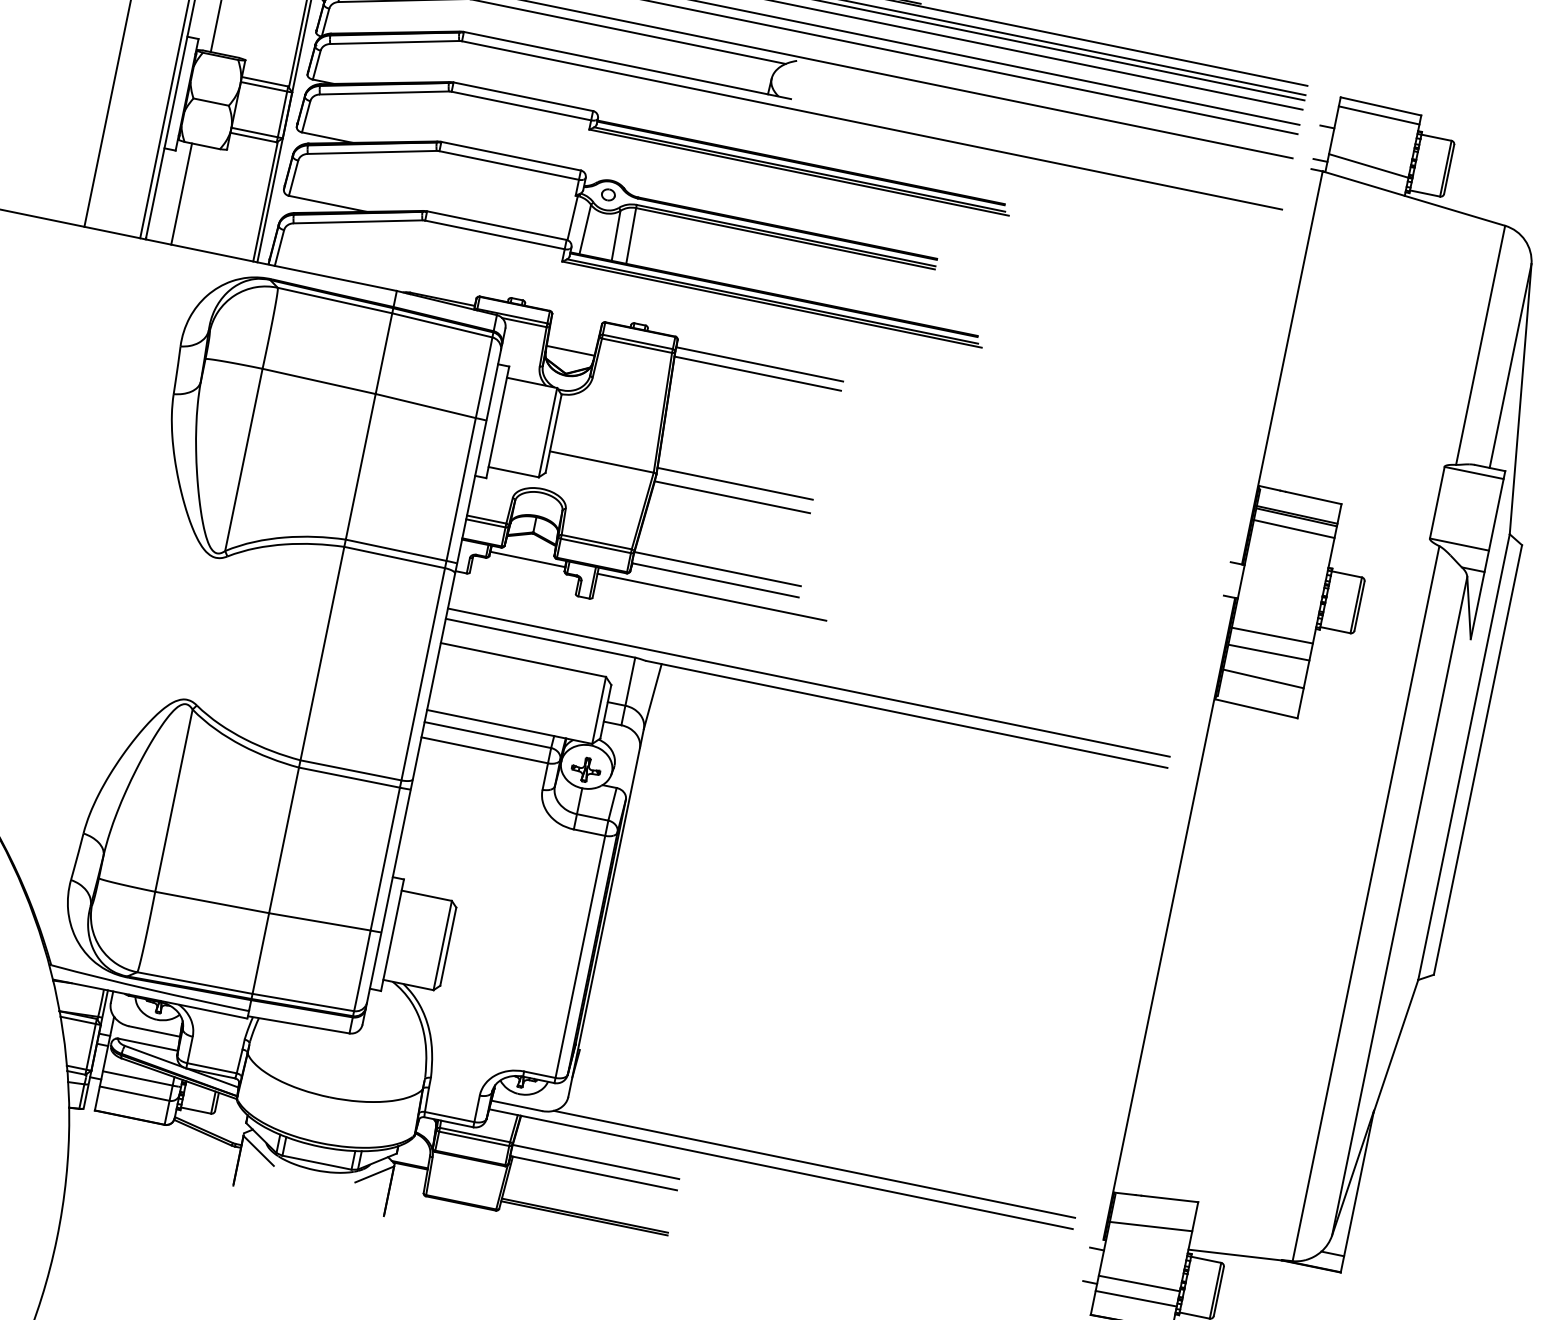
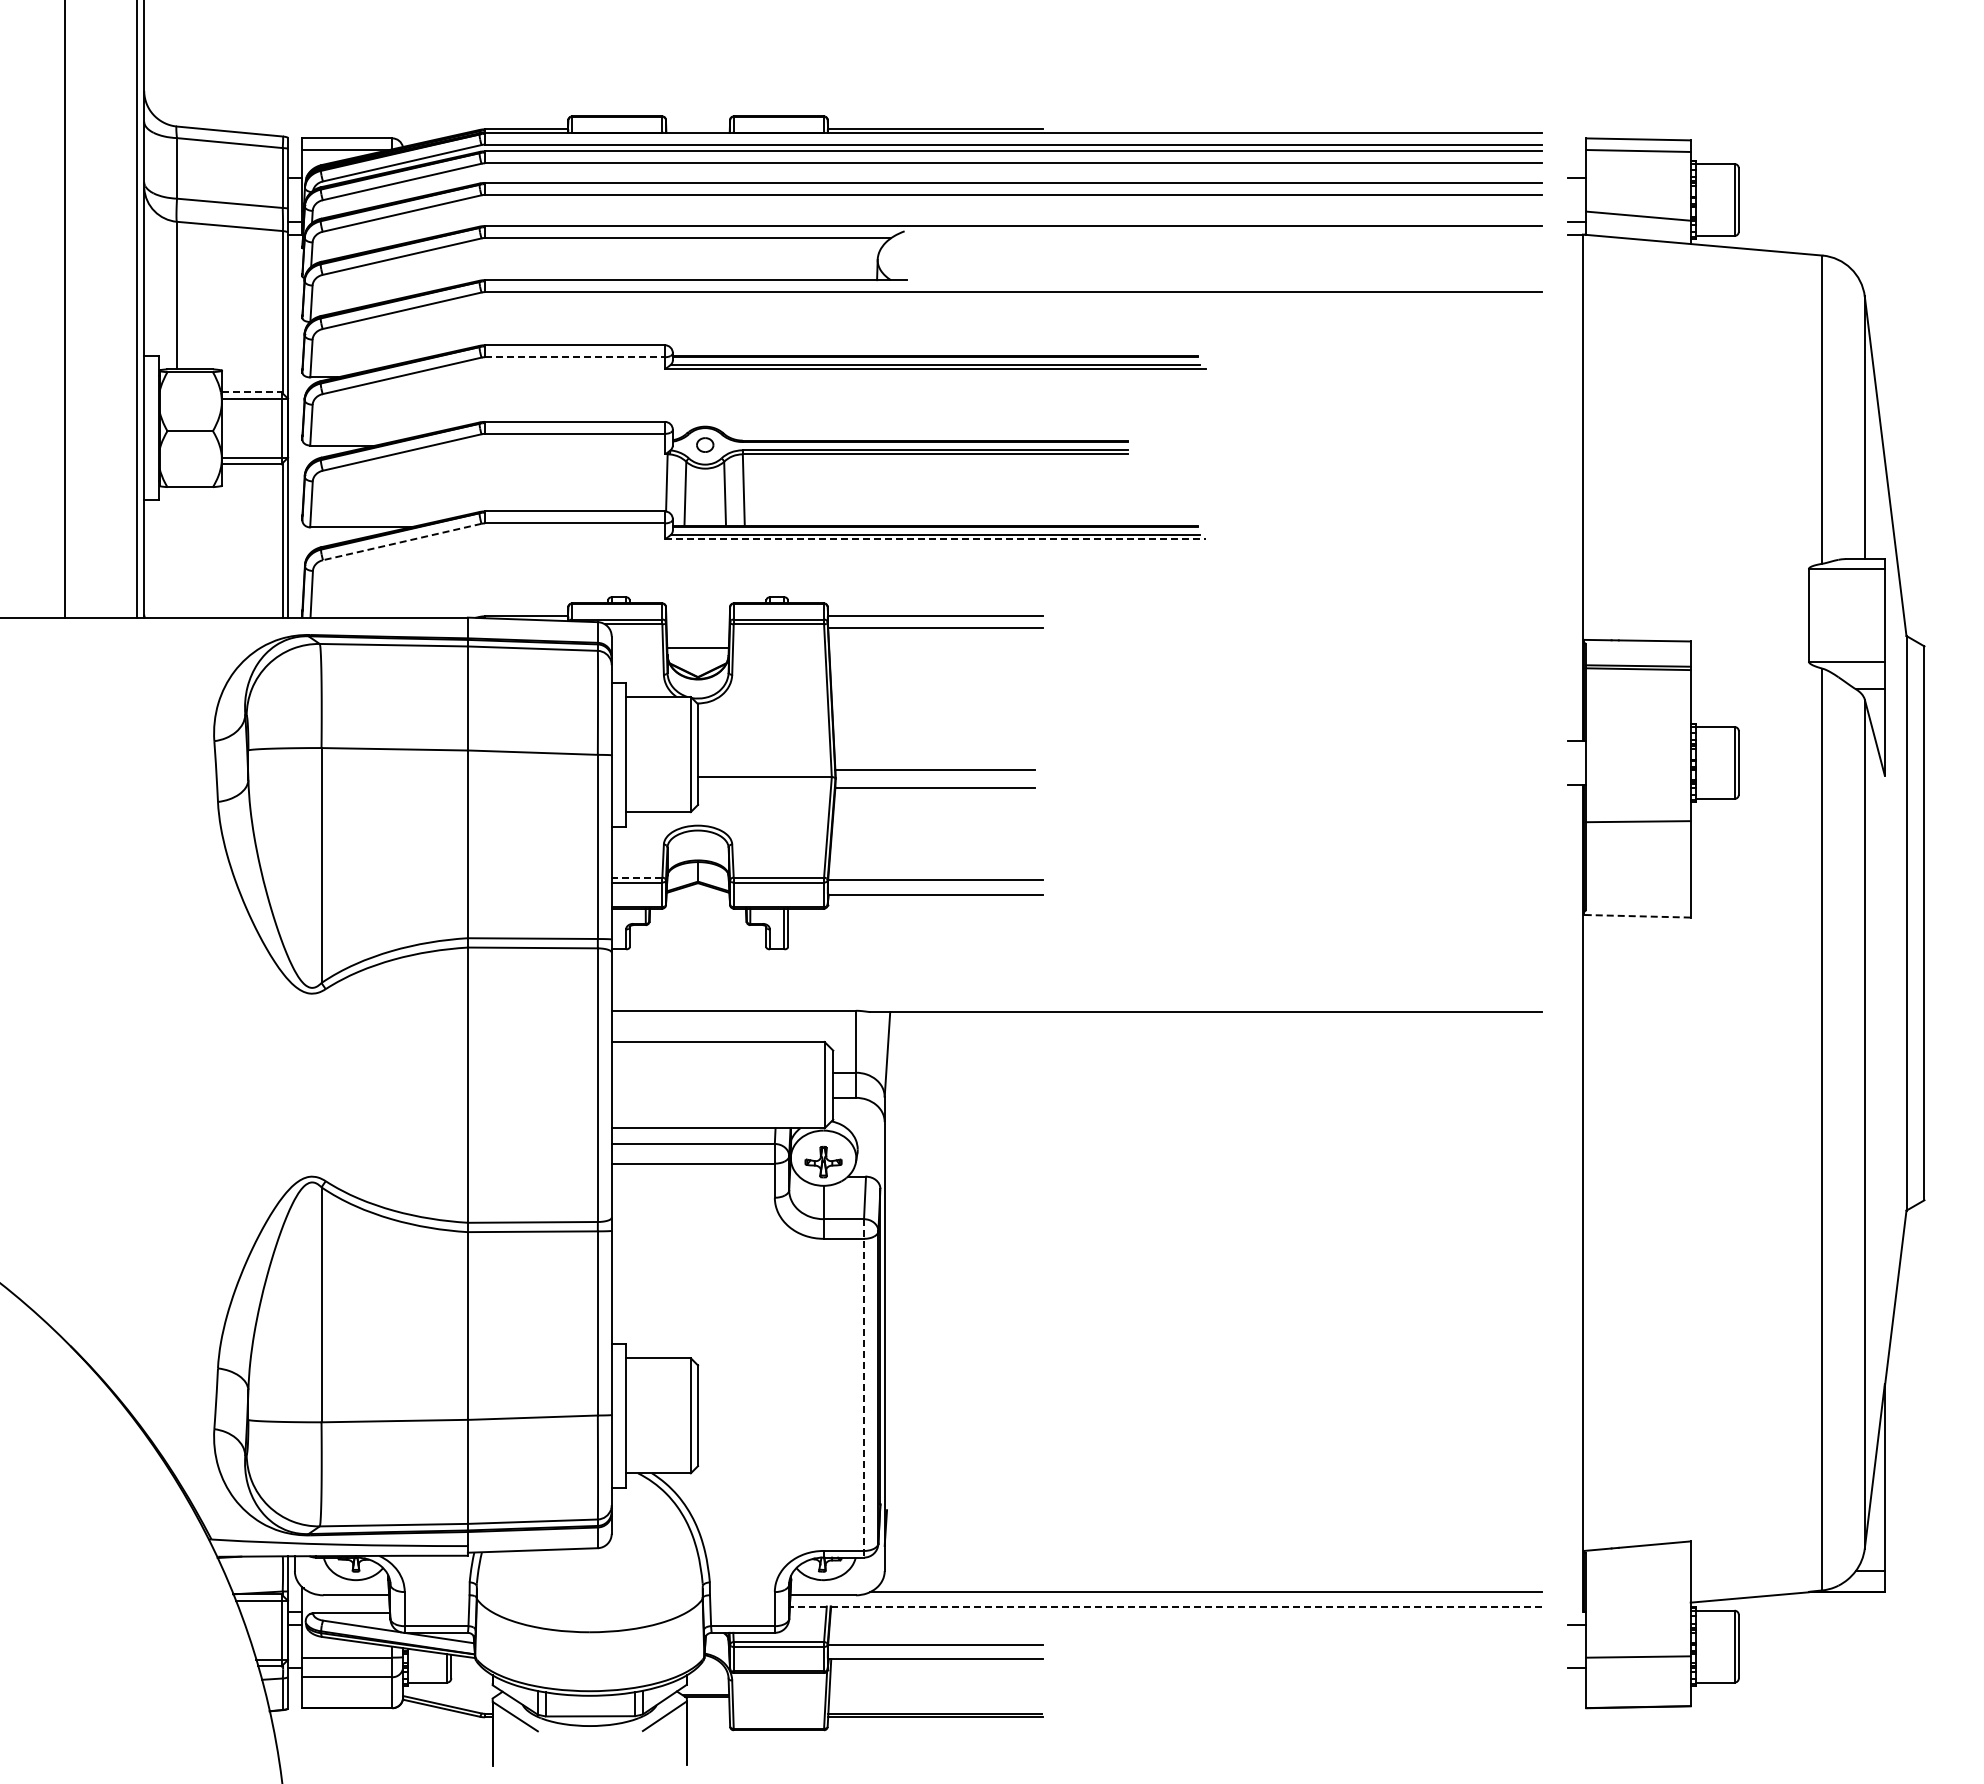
line: (264, 81) -> (251, 392), solid -> dashed
line: (521, 106) -> (575, 357), solid -> dashed
line: (182, 194) -> (177, 552), removed
line: (357, 222) -> (401, 542), solid -> dashed
line: (772, 304) -> (935, 539), solid -> dashed
line: (486, 519) -> (636, 877), solid -> dashed
line: (1294, 529) -> (1638, 684), removed
line: (527, 559) -> (697, 916), removed
line: (711, 597) -> (934, 916), removed
line: (1268, 652) -> (1638, 843), removed
line: (1263, 678) -> (1638, 877), removed
line: (808, 682) -> (1076, 997), removed
line: (1255, 708) -> (1636, 916), solid -> dashed
line: (581, 952) -> (864, 1388), solid -> dashed
line: (780, 1169) -> (1165, 1606), solid -> dashed
line: (1151, 1226) -> (1638, 1583), removed
line: (1136, 1298) -> (1638, 1676), removed

